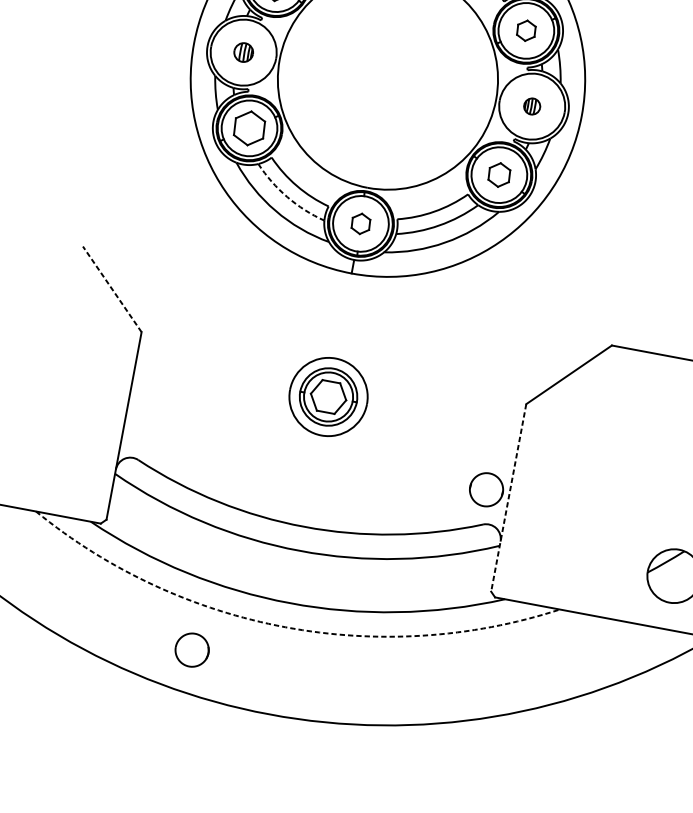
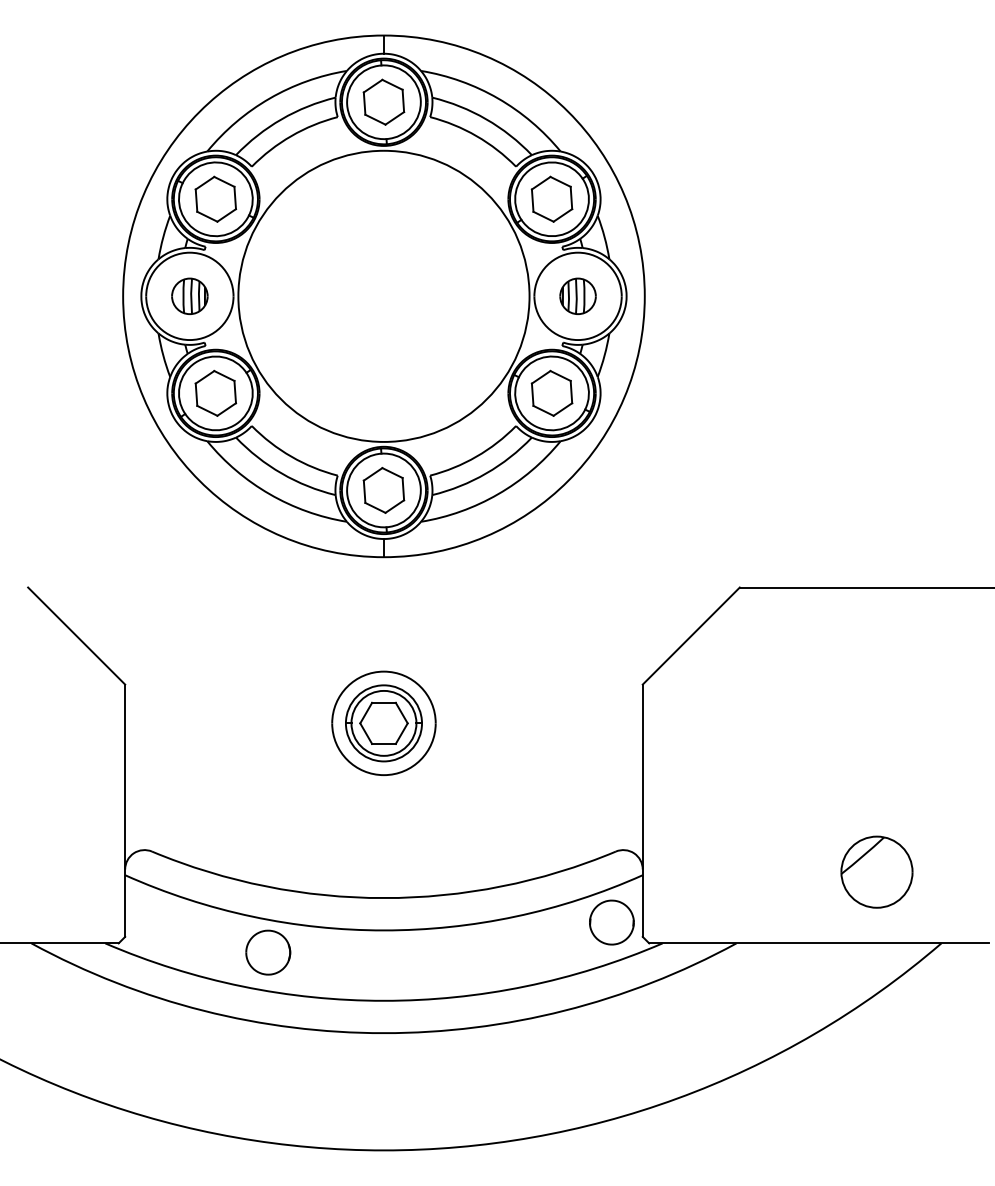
part: (526, 30) -> (551, 198), size x1.67
part: (243, 51) -> (189, 295), size x1.43
part: (531, 105) -> (577, 295), size x1.67
part: (499, 174) -> (551, 392), size x1.43
arc: (287, 197) -> (281, 473), dashed -> solid
part: (360, 223) -> (383, 490), size x1.67
line: (112, 289) -> (76, 636), dashed -> solid
part: (486, 489) -> (611, 922), moved
line: (508, 498) -> (642, 811), dashed -> solid
arc: (285, 627) -> (383, 1033), dashed -> solid
part: (192, 650) -> (268, 952), moved

